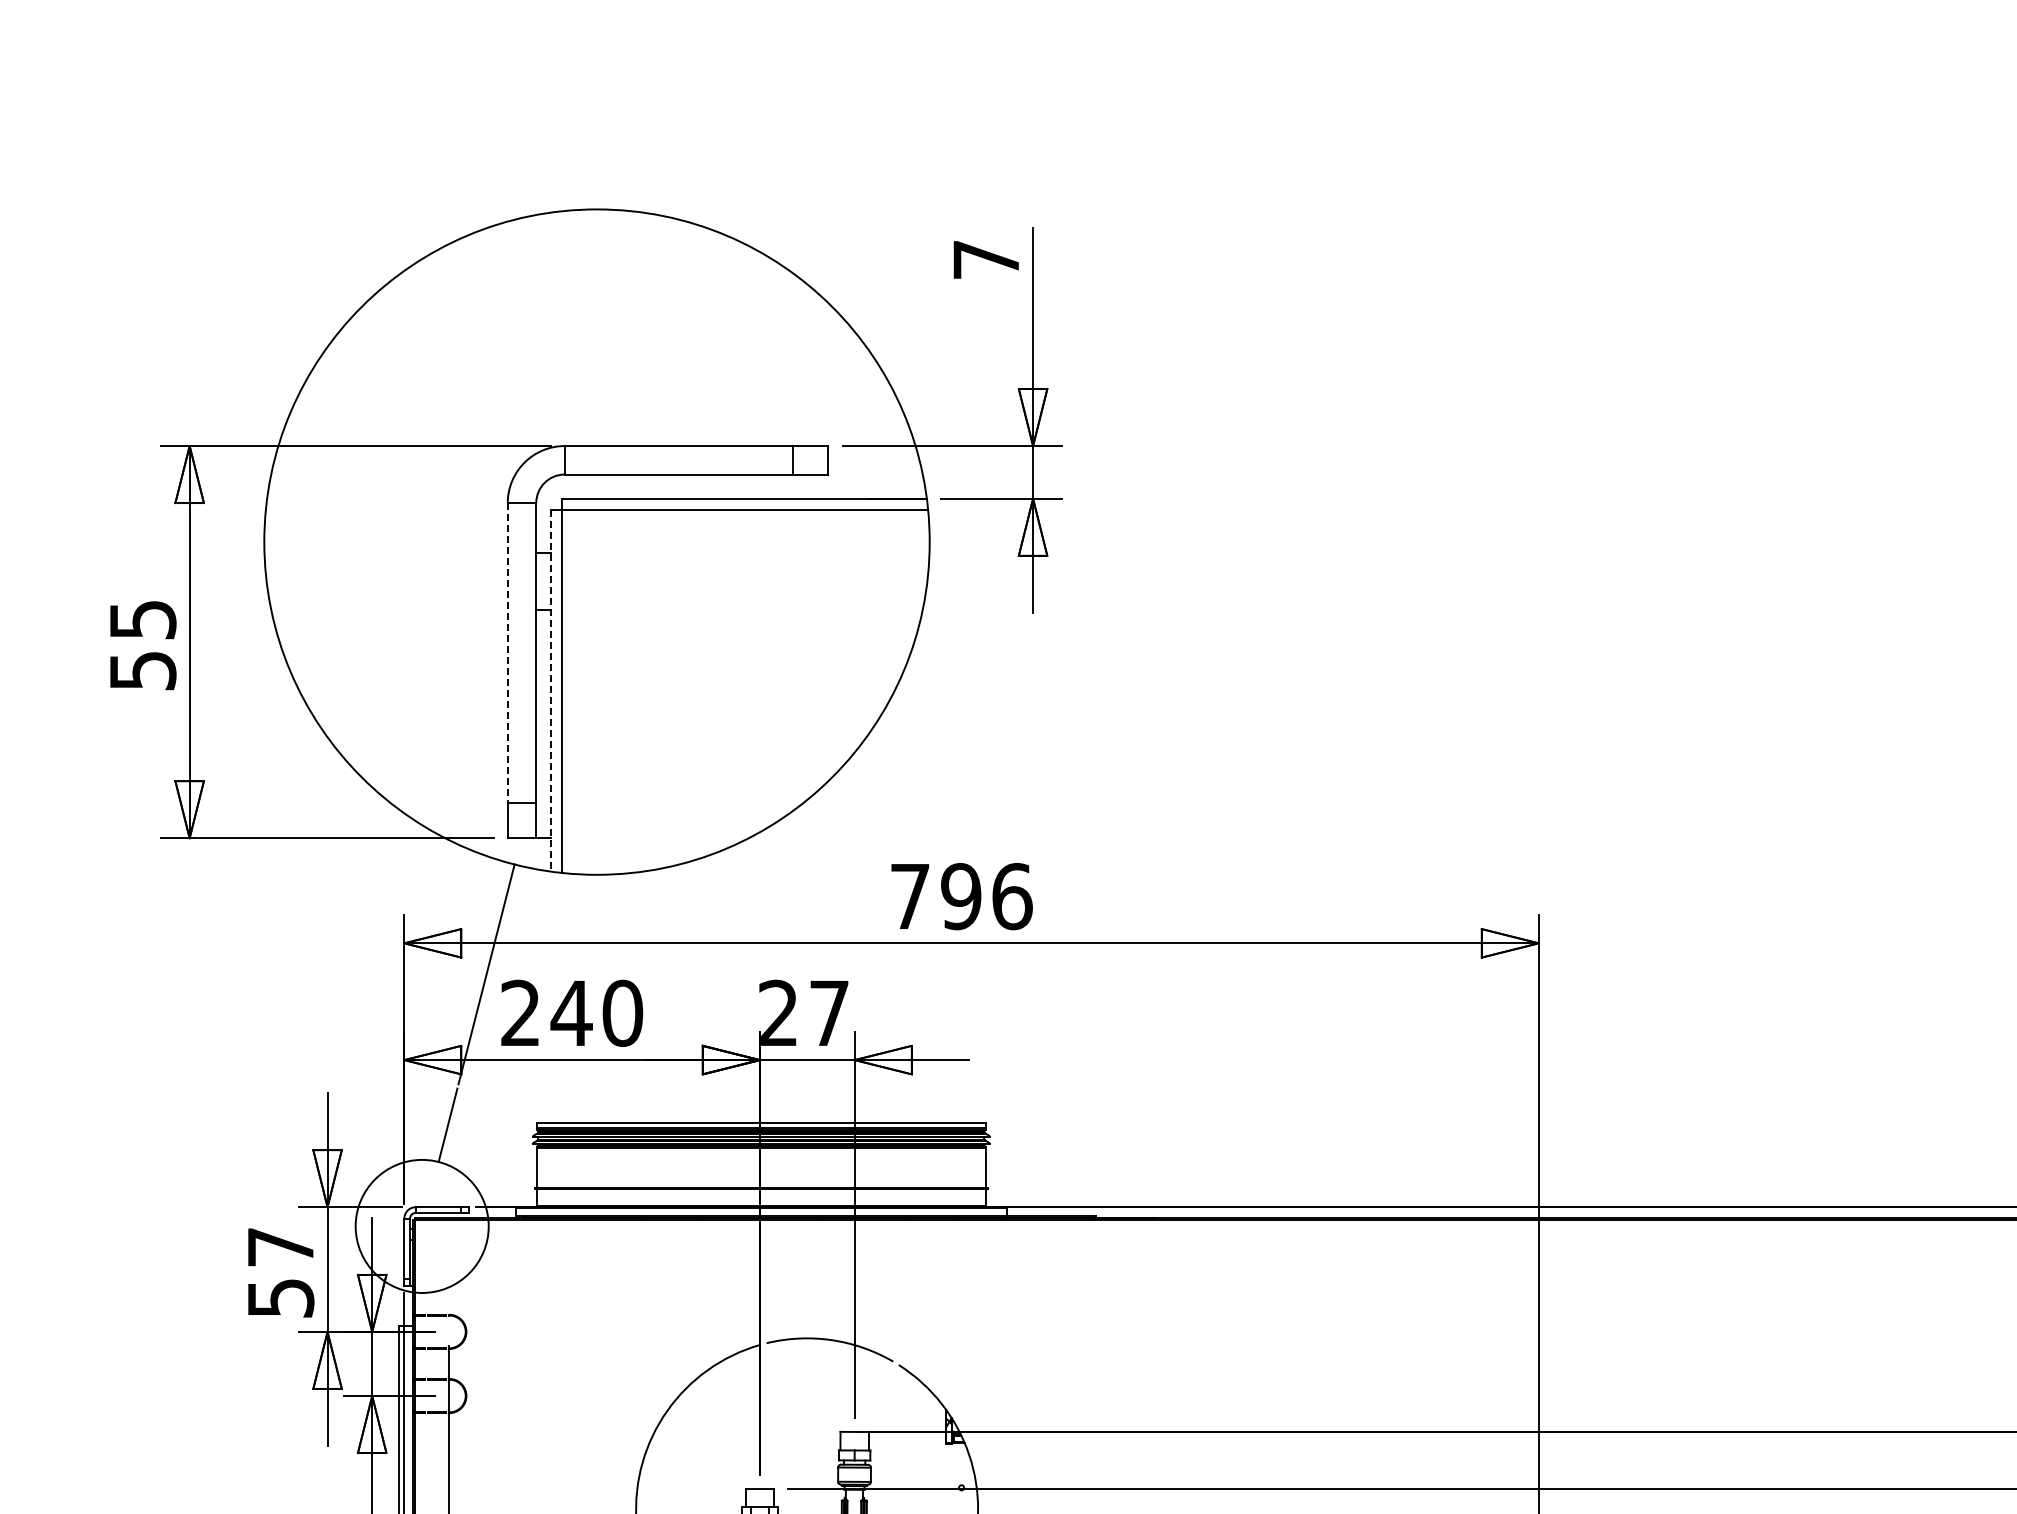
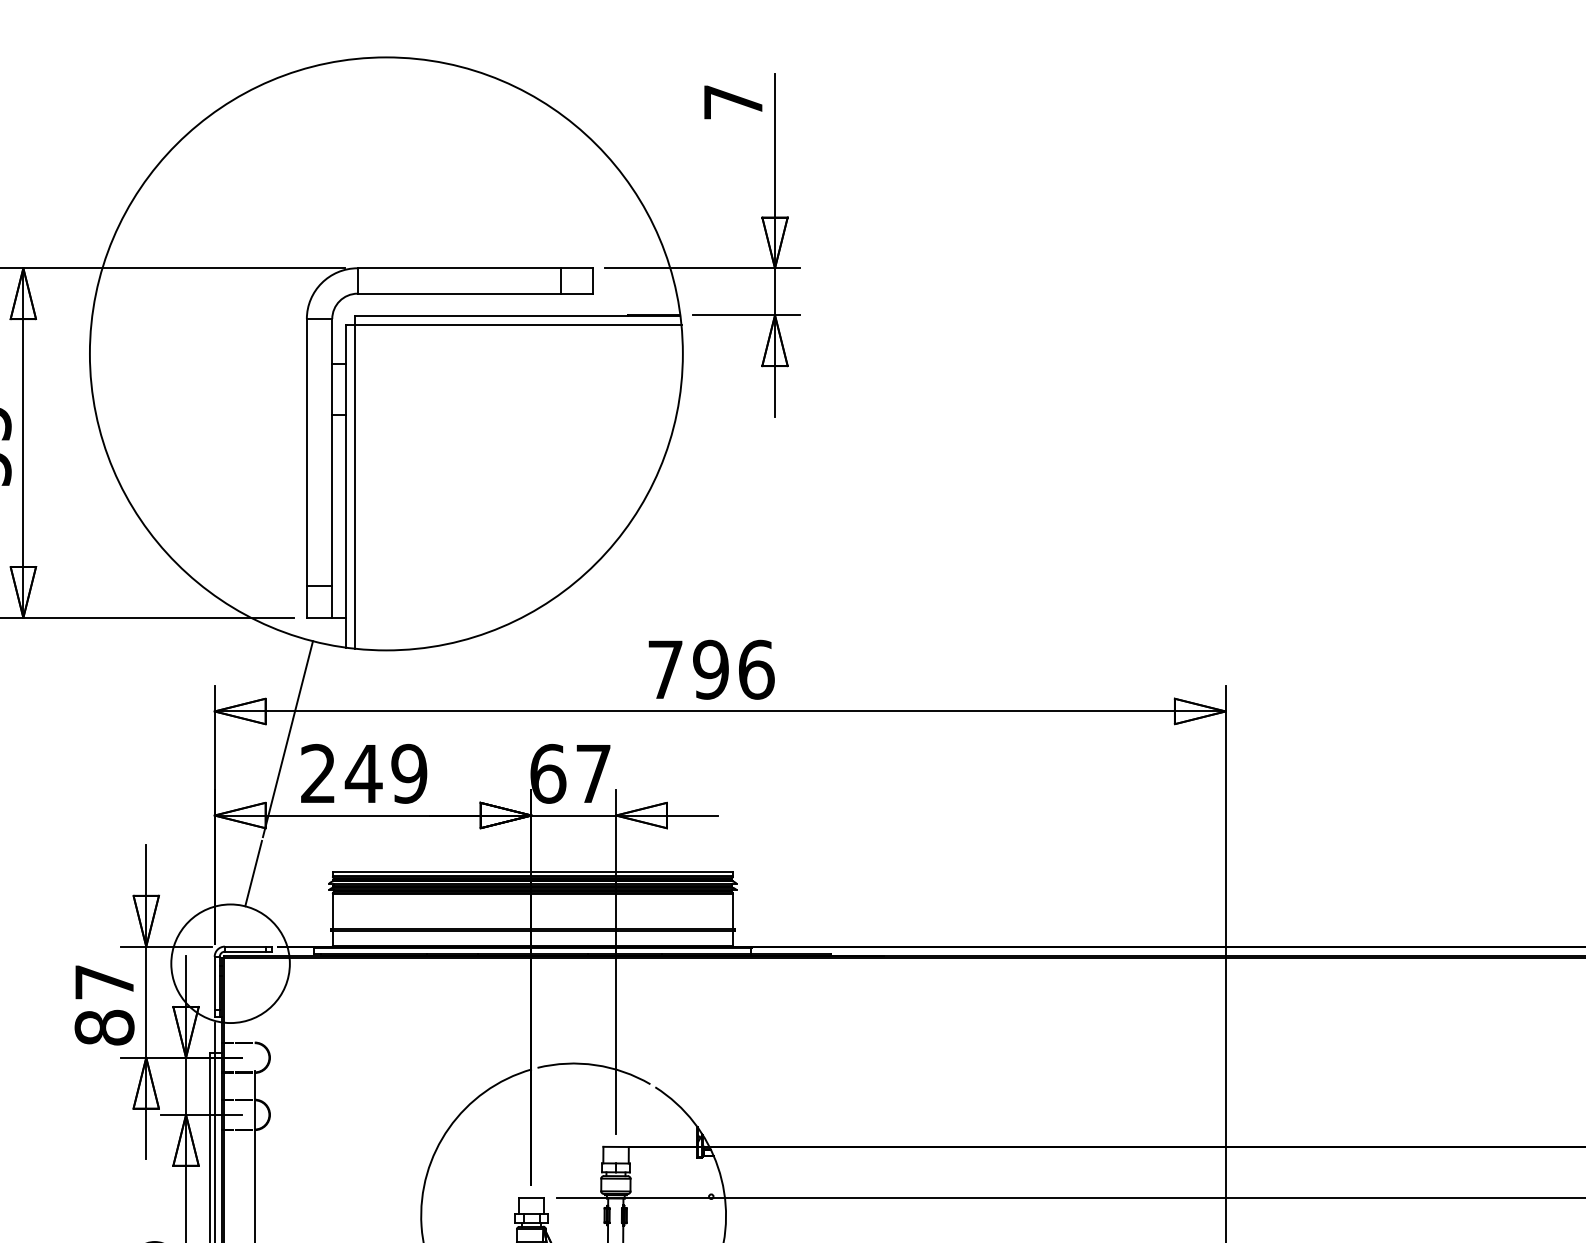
line: (507, 652) -> (306, 452), dashed -> solid
line: (551, 690) -> (345, 486), dashed -> solid
text: (622, 1013) -> (409, 774), 240 -> 249
text: (778, 1013) -> (548, 774), 27 -> 67
text: (280, 1298) -> (104, 1027), 57 -> 87

